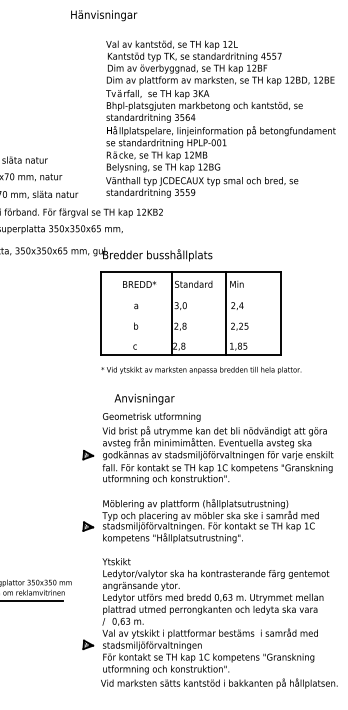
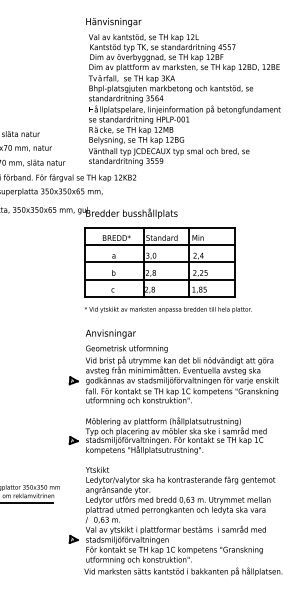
text: (104, 15) -> (114, 22), moved
line: (191, 293) -> (160, 245), added
line: (191, 313) -> (160, 262), added
line: (191, 334) -> (160, 279), added
text: (144, 398) -> (110, 333), moved

